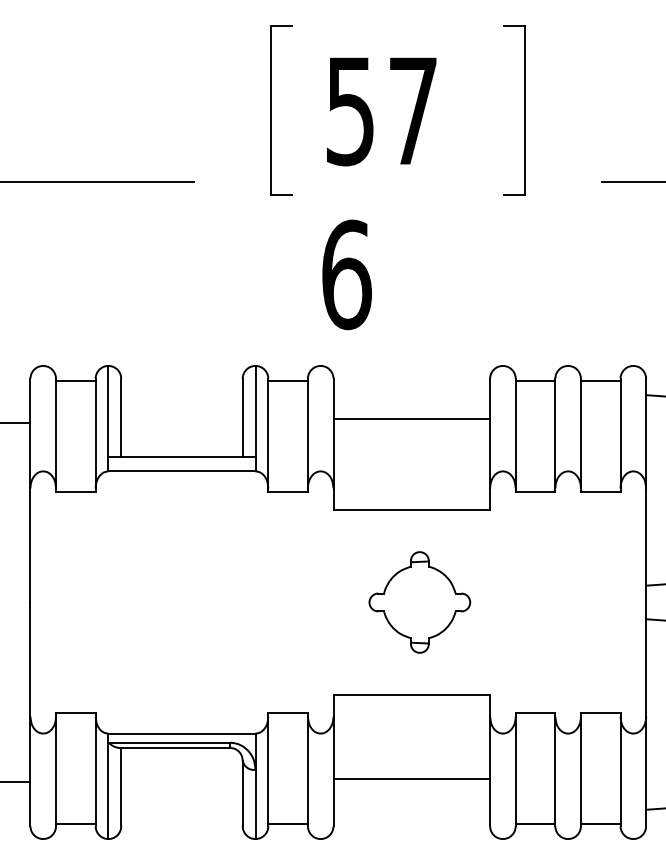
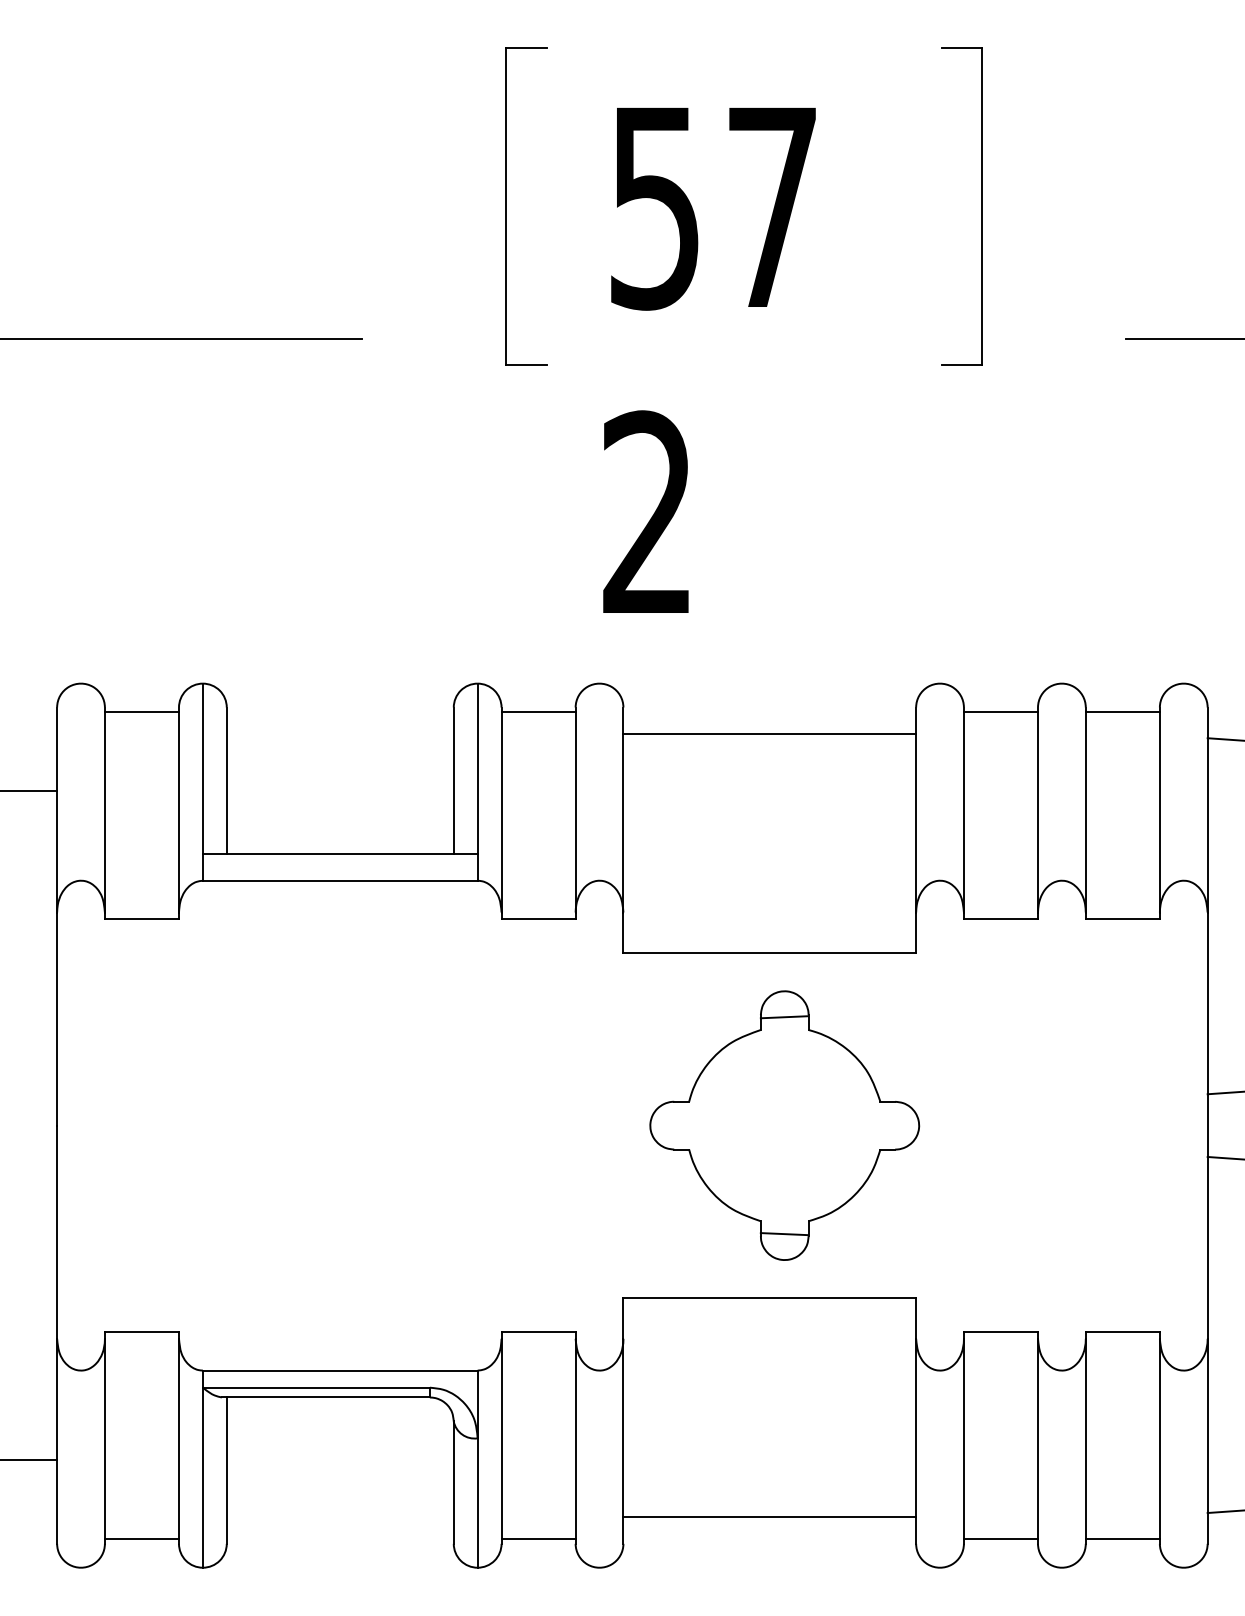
text: (346, 274) -> (647, 512), 6 -> 2
line: (411, 419) -> (769, 735), moved
part: (419, 602) -> (784, 1125), size x1.43
line: (411, 778) -> (769, 1516), moved

